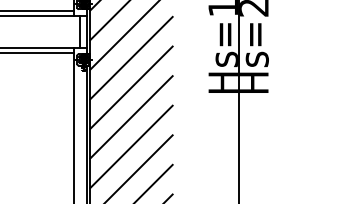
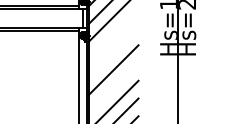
line: (130, 58) -> (113, 34), removed
line: (130, 86) -> (113, 51), removed
line: (130, 146) -> (113, 87), removed

